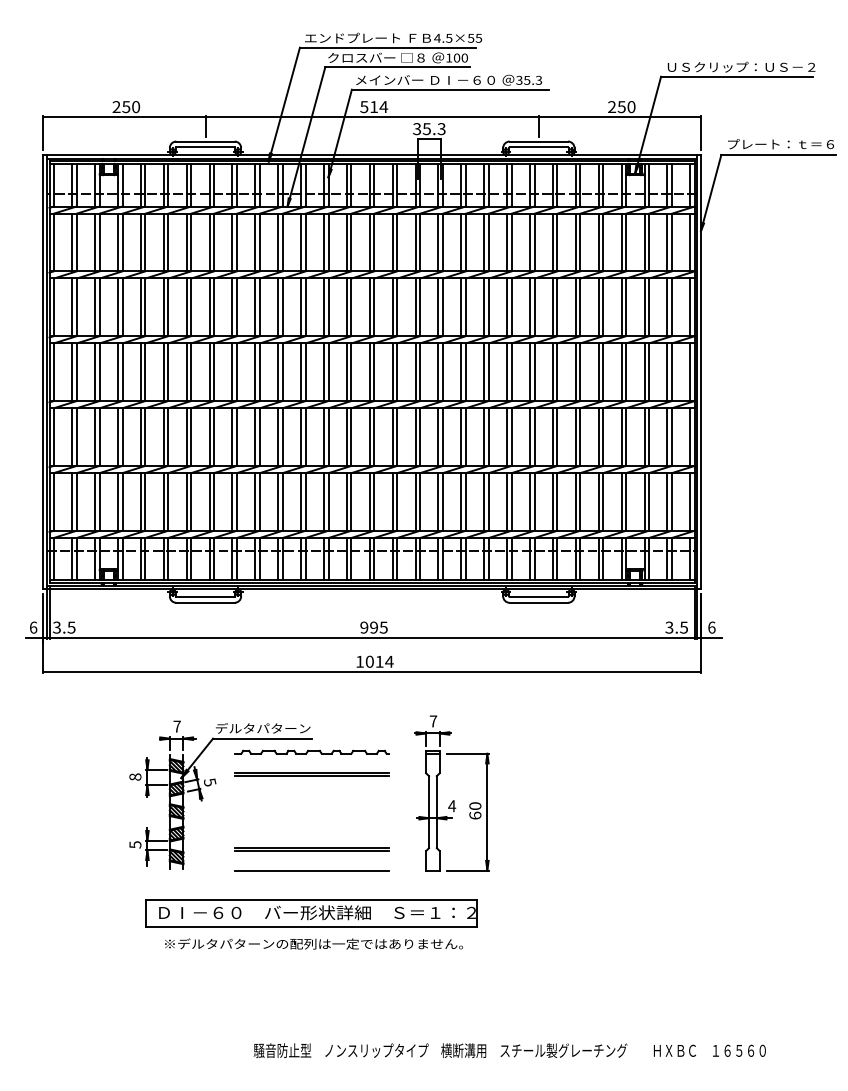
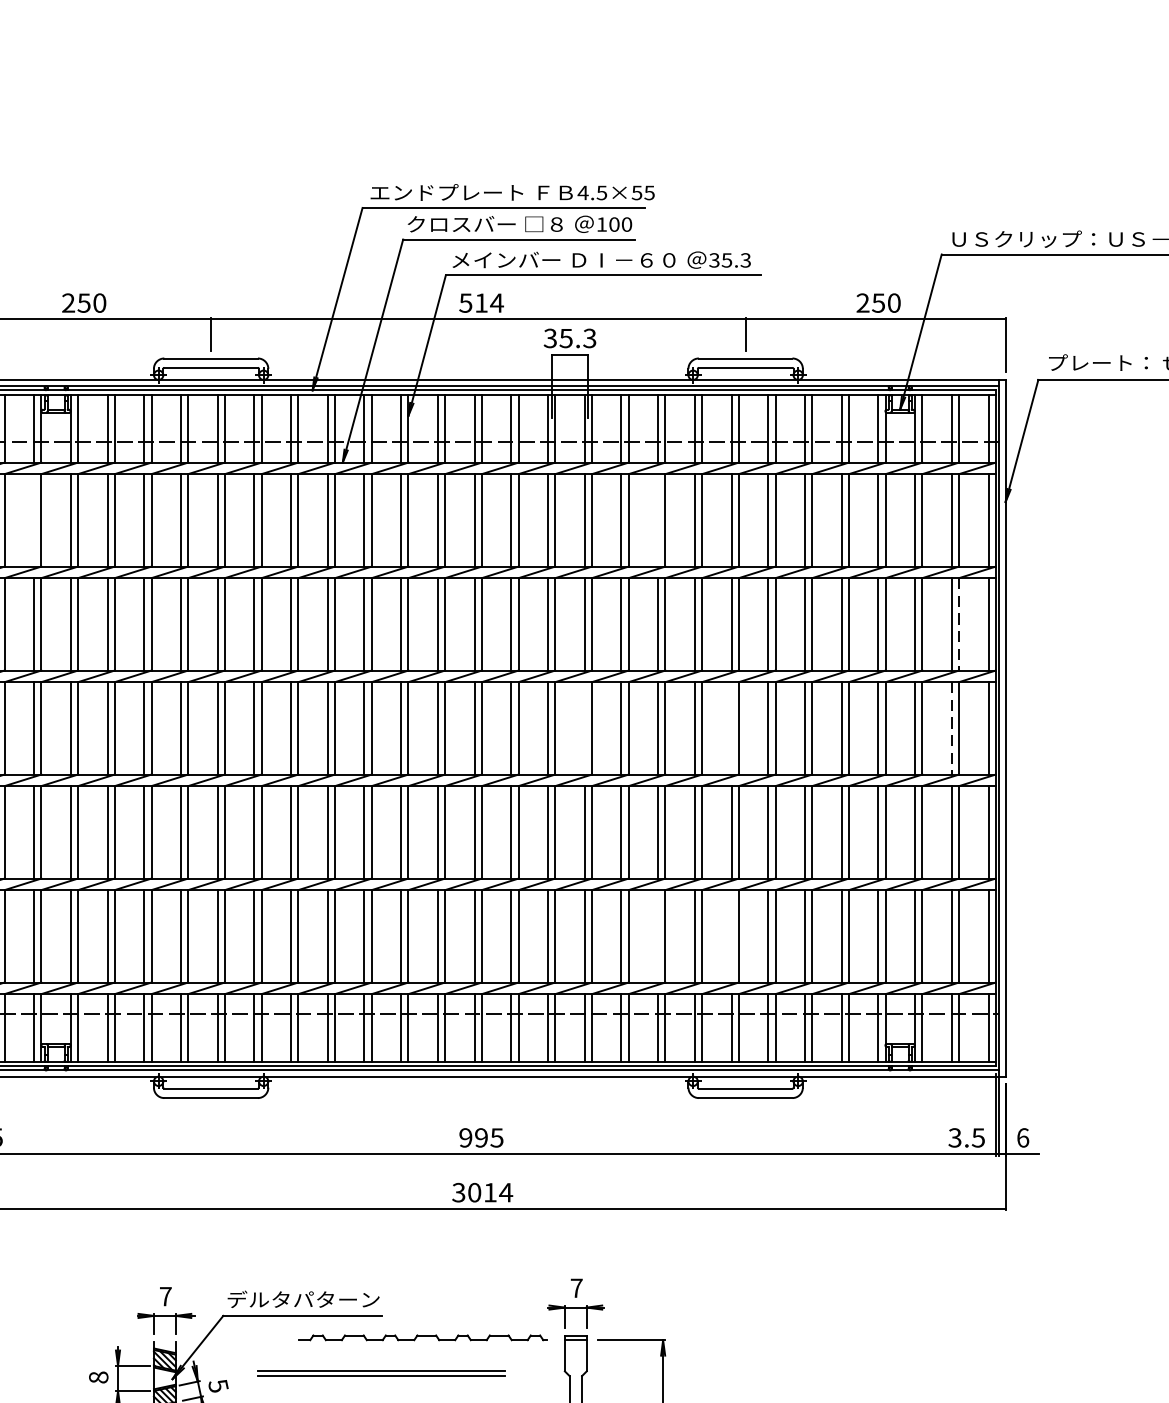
line: (95, 242) -> (34, 520), removed
line: (484, 242) -> (658, 520), removed
line: (671, 307) -> (958, 624), solid -> dashed
line: (438, 372) -> (584, 728), removed
line: (530, 372) -> (732, 728), removed
line: (667, 372) -> (951, 728), solid -> dashed
line: (484, 501) -> (658, 935), removed
line: (530, 501) -> (732, 935), removed
text: (359, 661) -> (458, 1192), 1014 -> 3014
part: (311, 751) -> (422, 1336), moved

